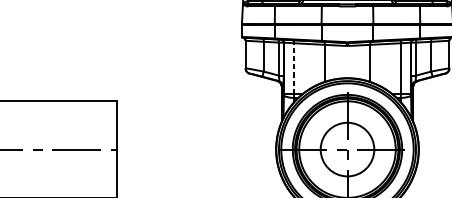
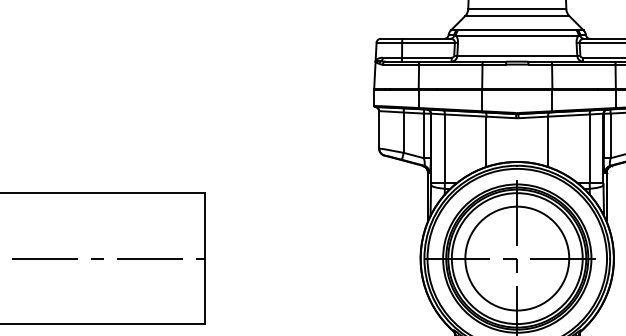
line: (293, 68) -> (444, 148), dashed -> solid
circle: (347, 149) -> (517, 258), size x1.43

